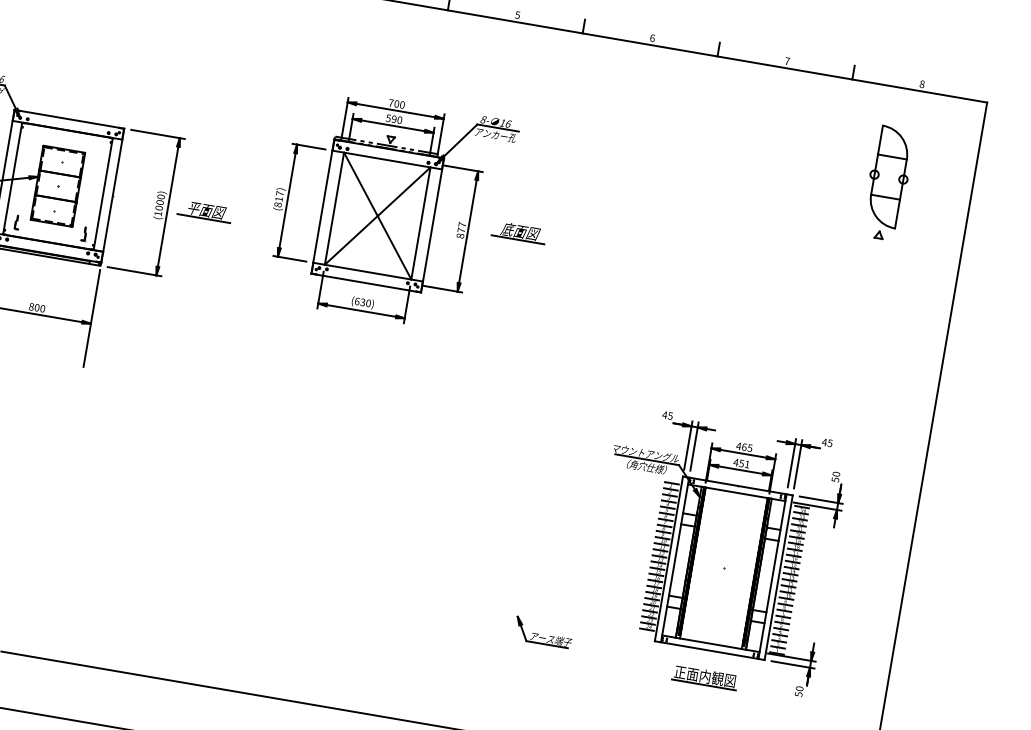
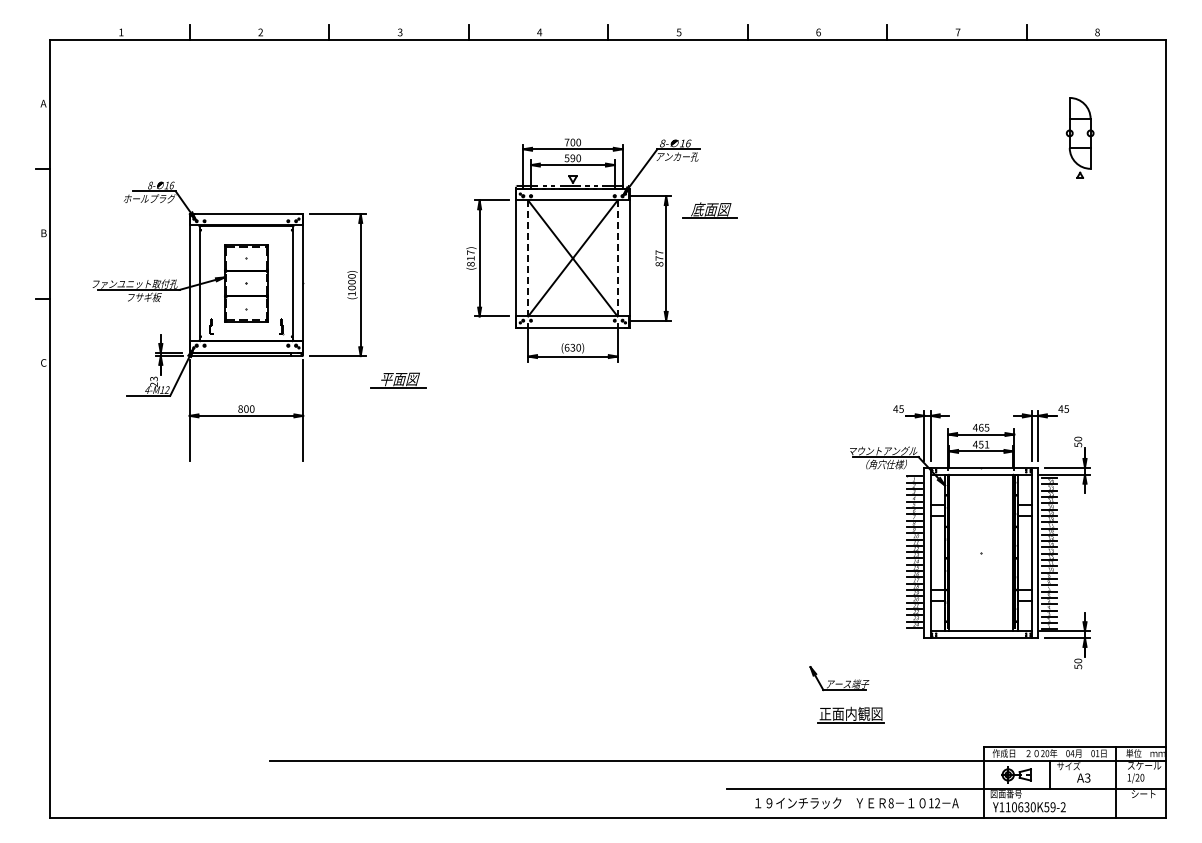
part: (888, 183) -> (1080, 137), size x0.7
line: (334, 208) -> (528, 258), solid -> dashed
part: (204, 211) -> (398, 380), moved
line: (420, 223) -> (617, 258), solid -> dashed
part: (518, 232) -> (709, 210), moved
part: (543, 632) -> (839, 678), moved
part: (704, 676) -> (850, 714), moved

